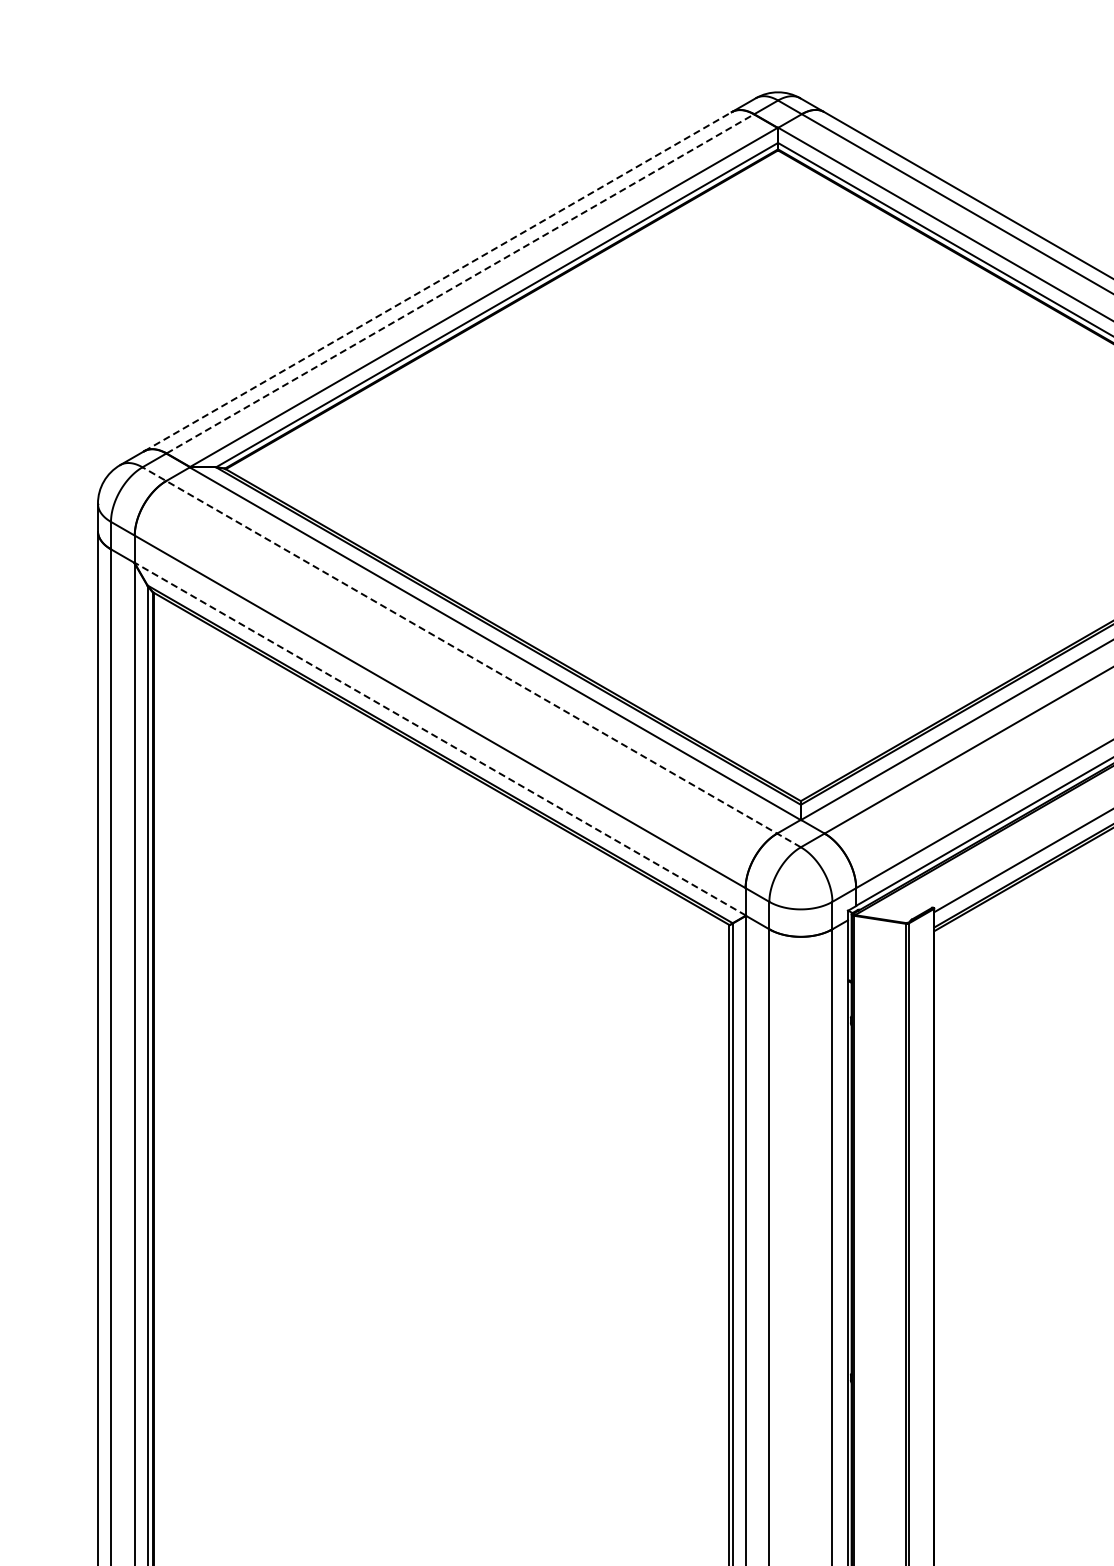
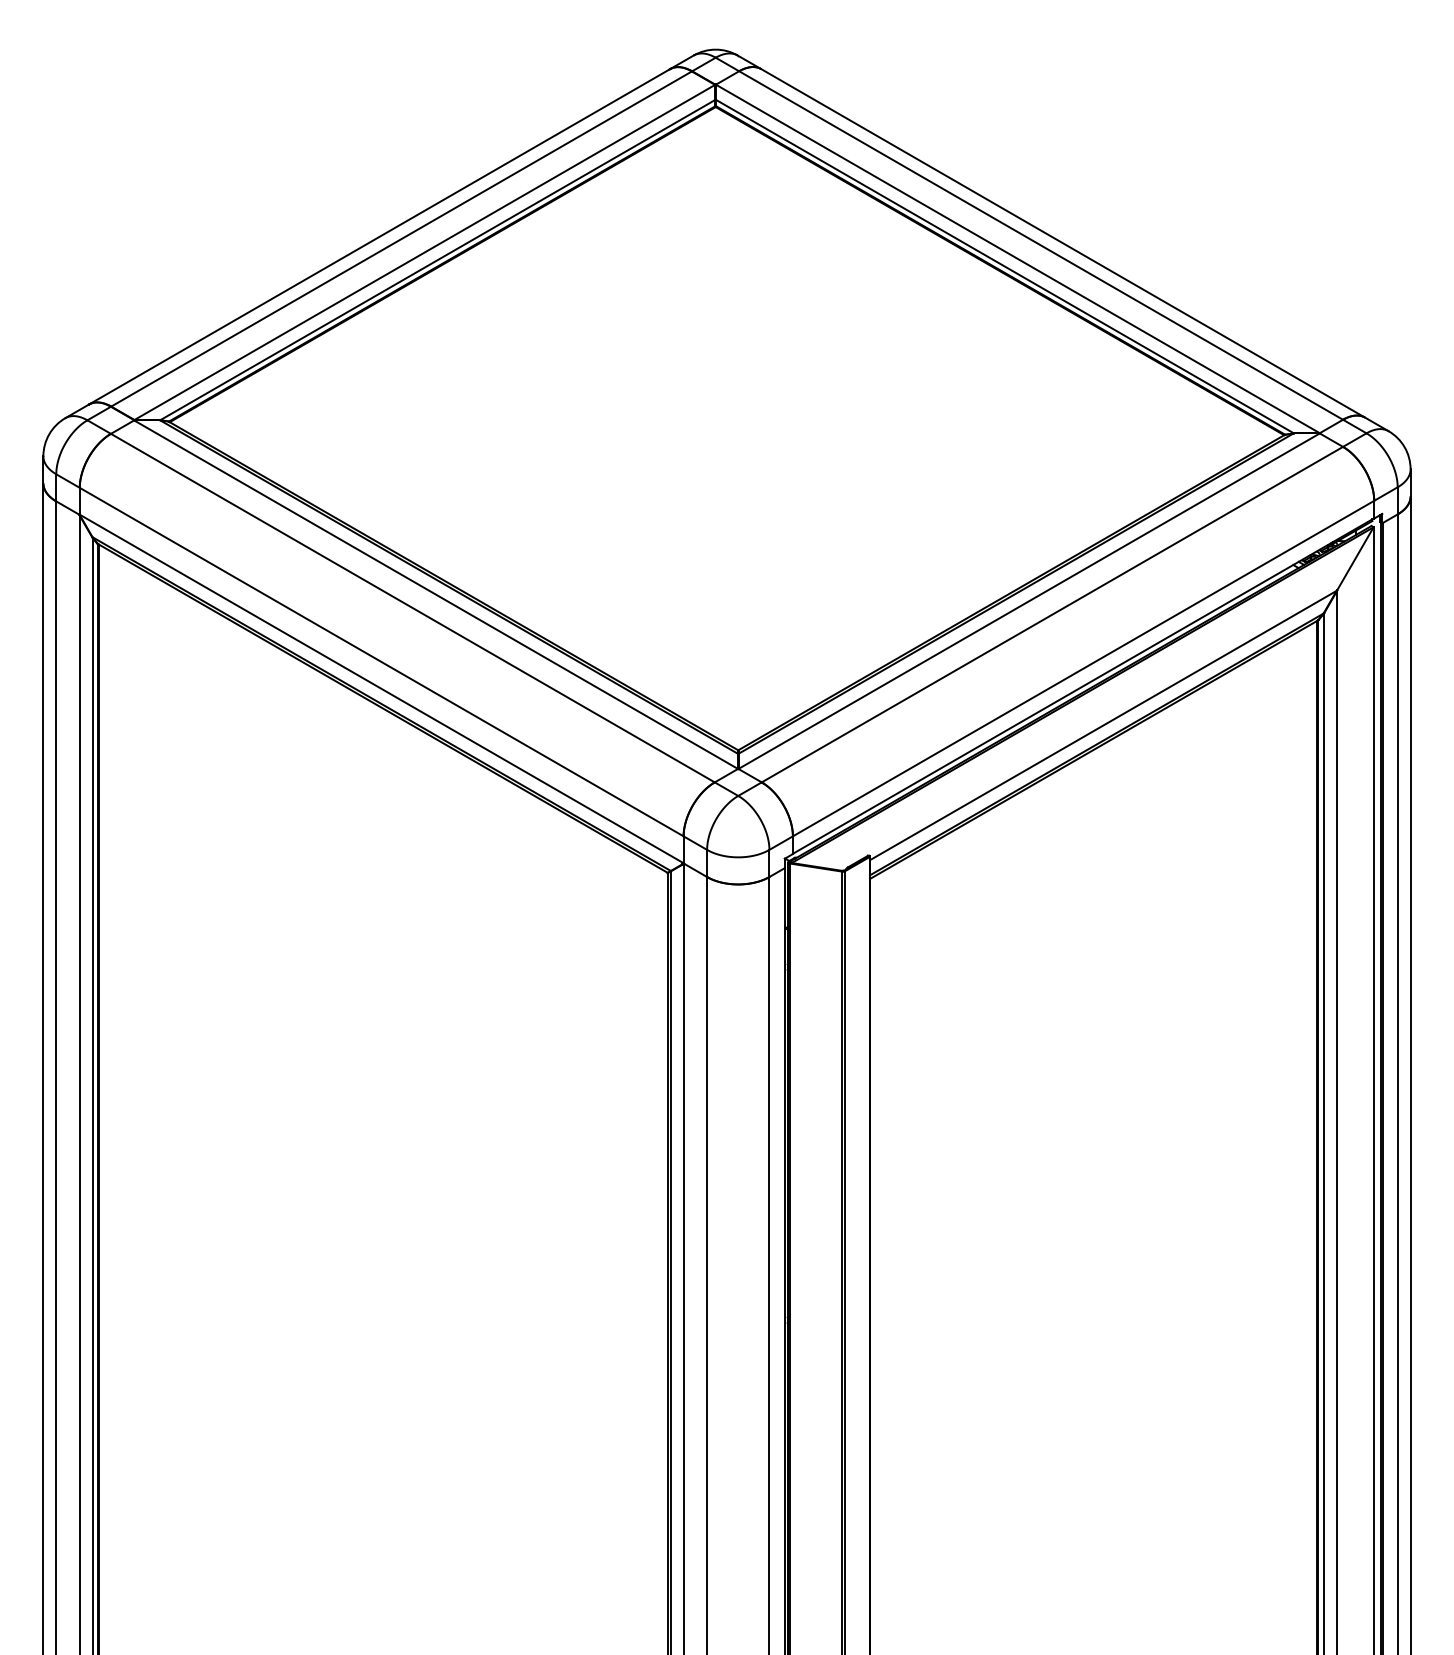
line: (437, 281) -> (379, 236), dashed -> solid
line: (461, 283) -> (402, 238), dashed -> solid
line: (471, 657) -> (412, 608), dashed -> solid
line: (439, 738) -> (381, 688), dashed -> solid

